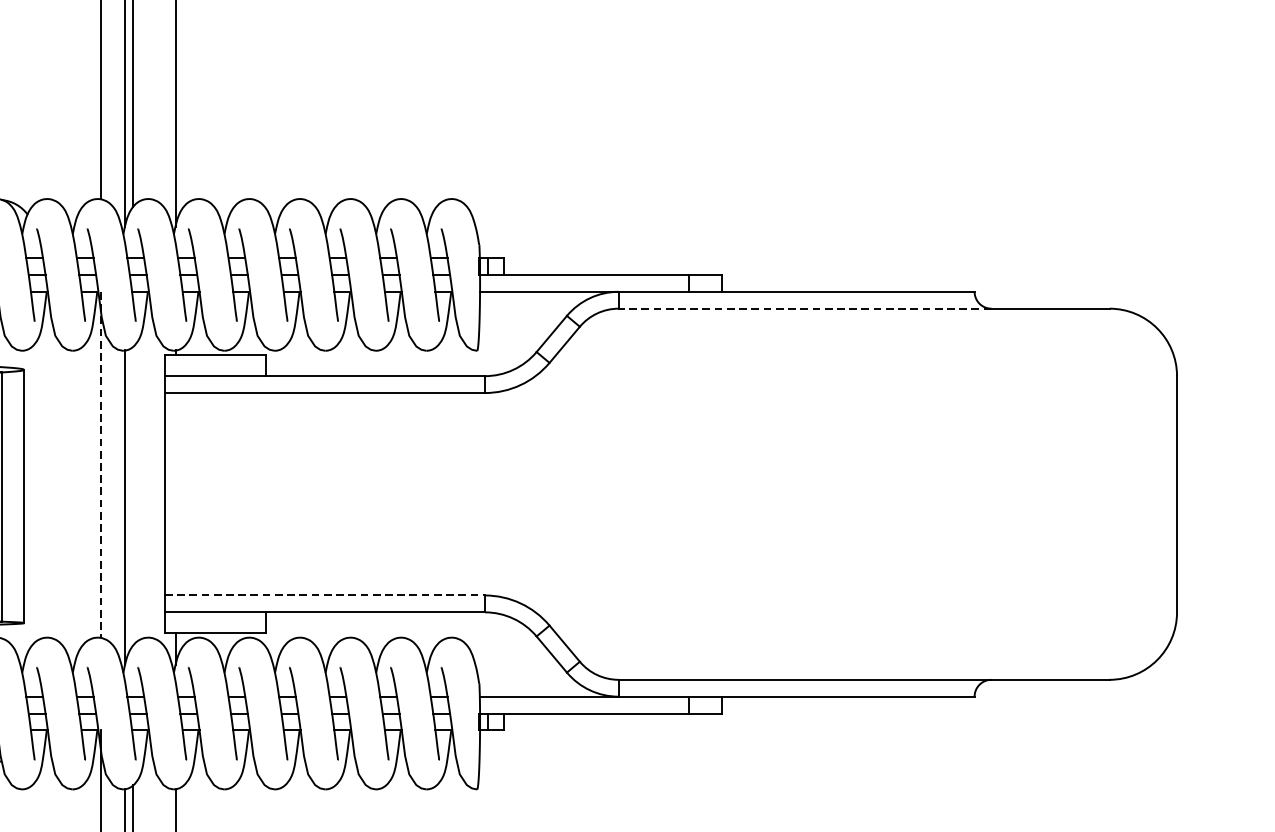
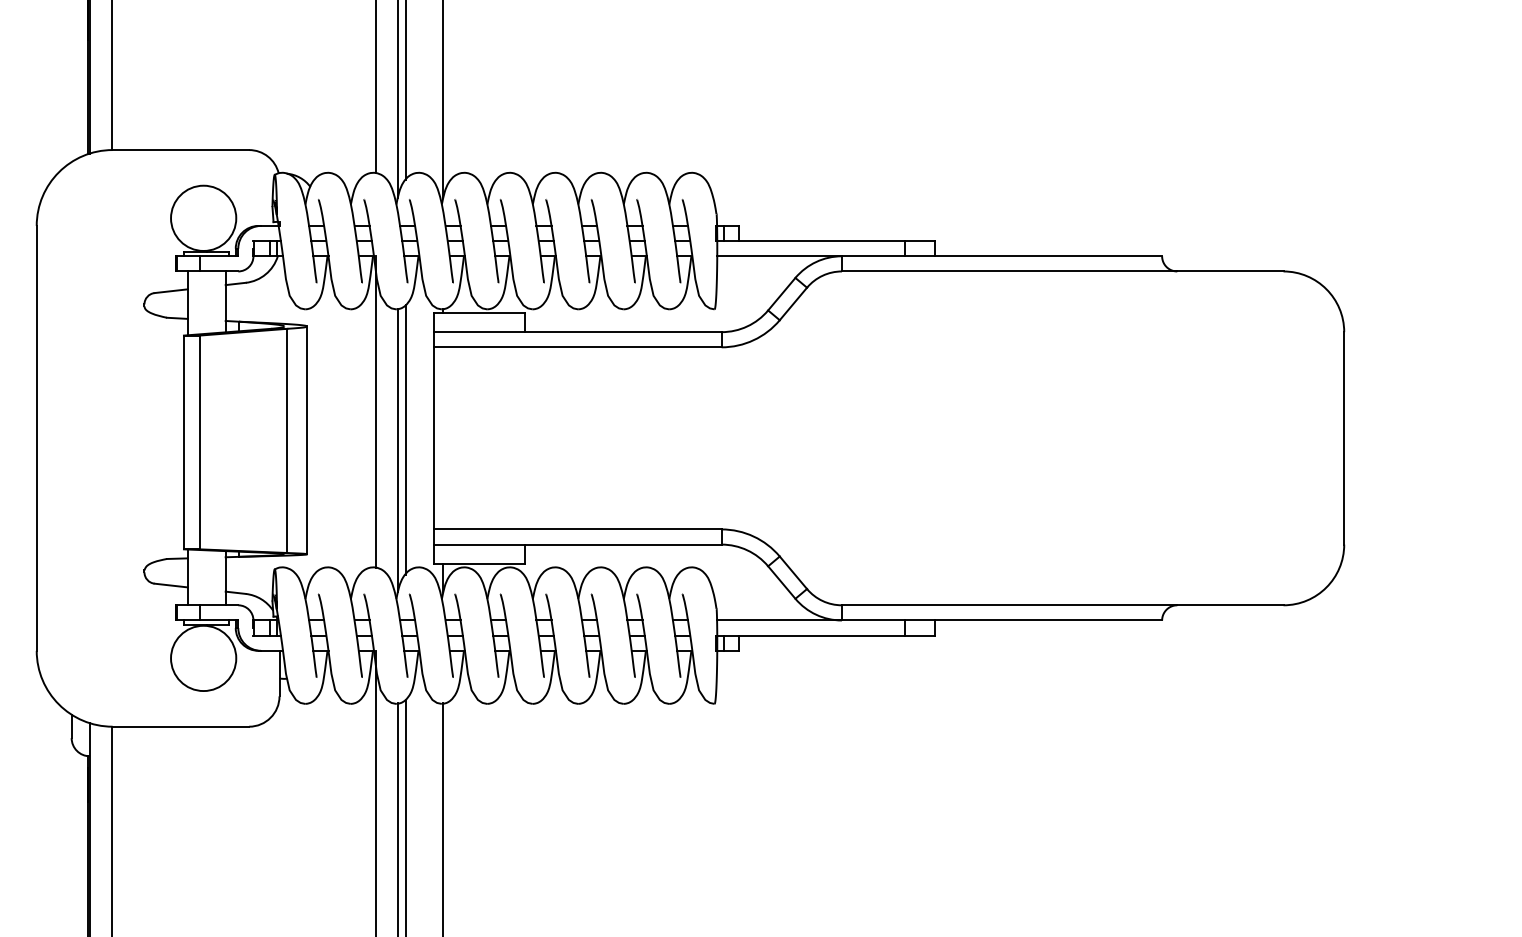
line: (804, 308) -> (1009, 271), dashed -> solid
line: (101, 465) -> (376, 412), dashed -> solid
line: (133, 495) -> (405, 439), added
line: (324, 595) -> (577, 529), dashed -> solid

